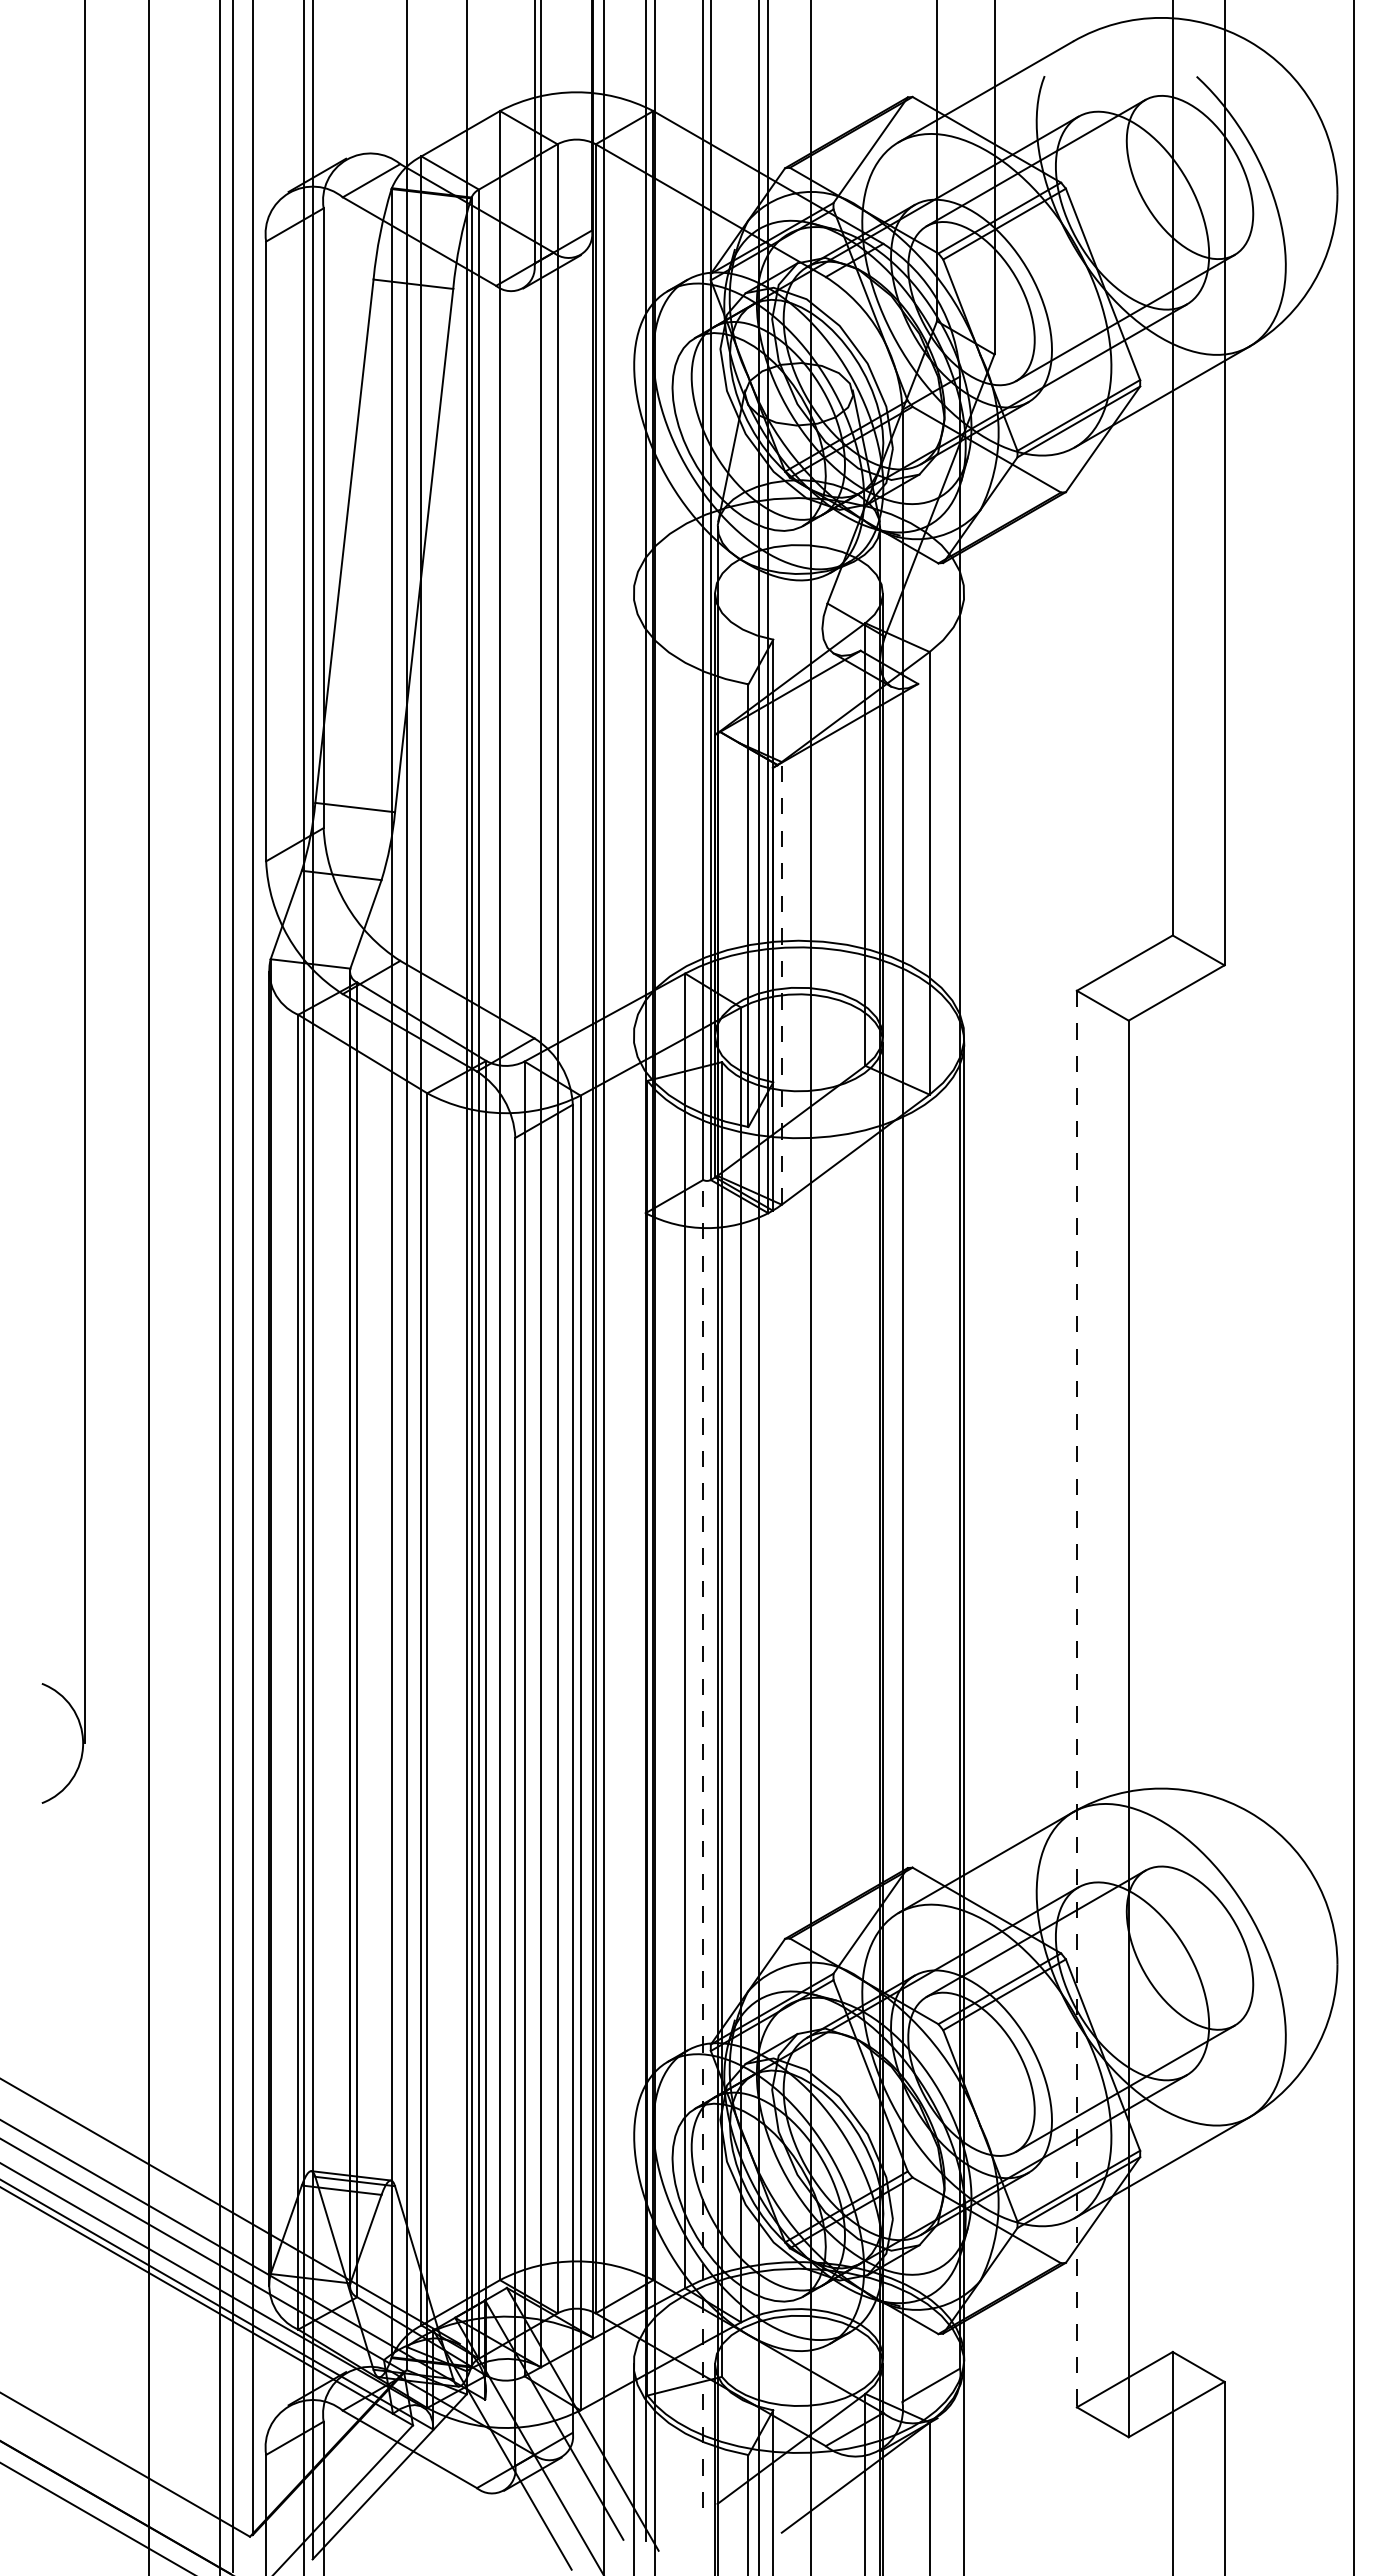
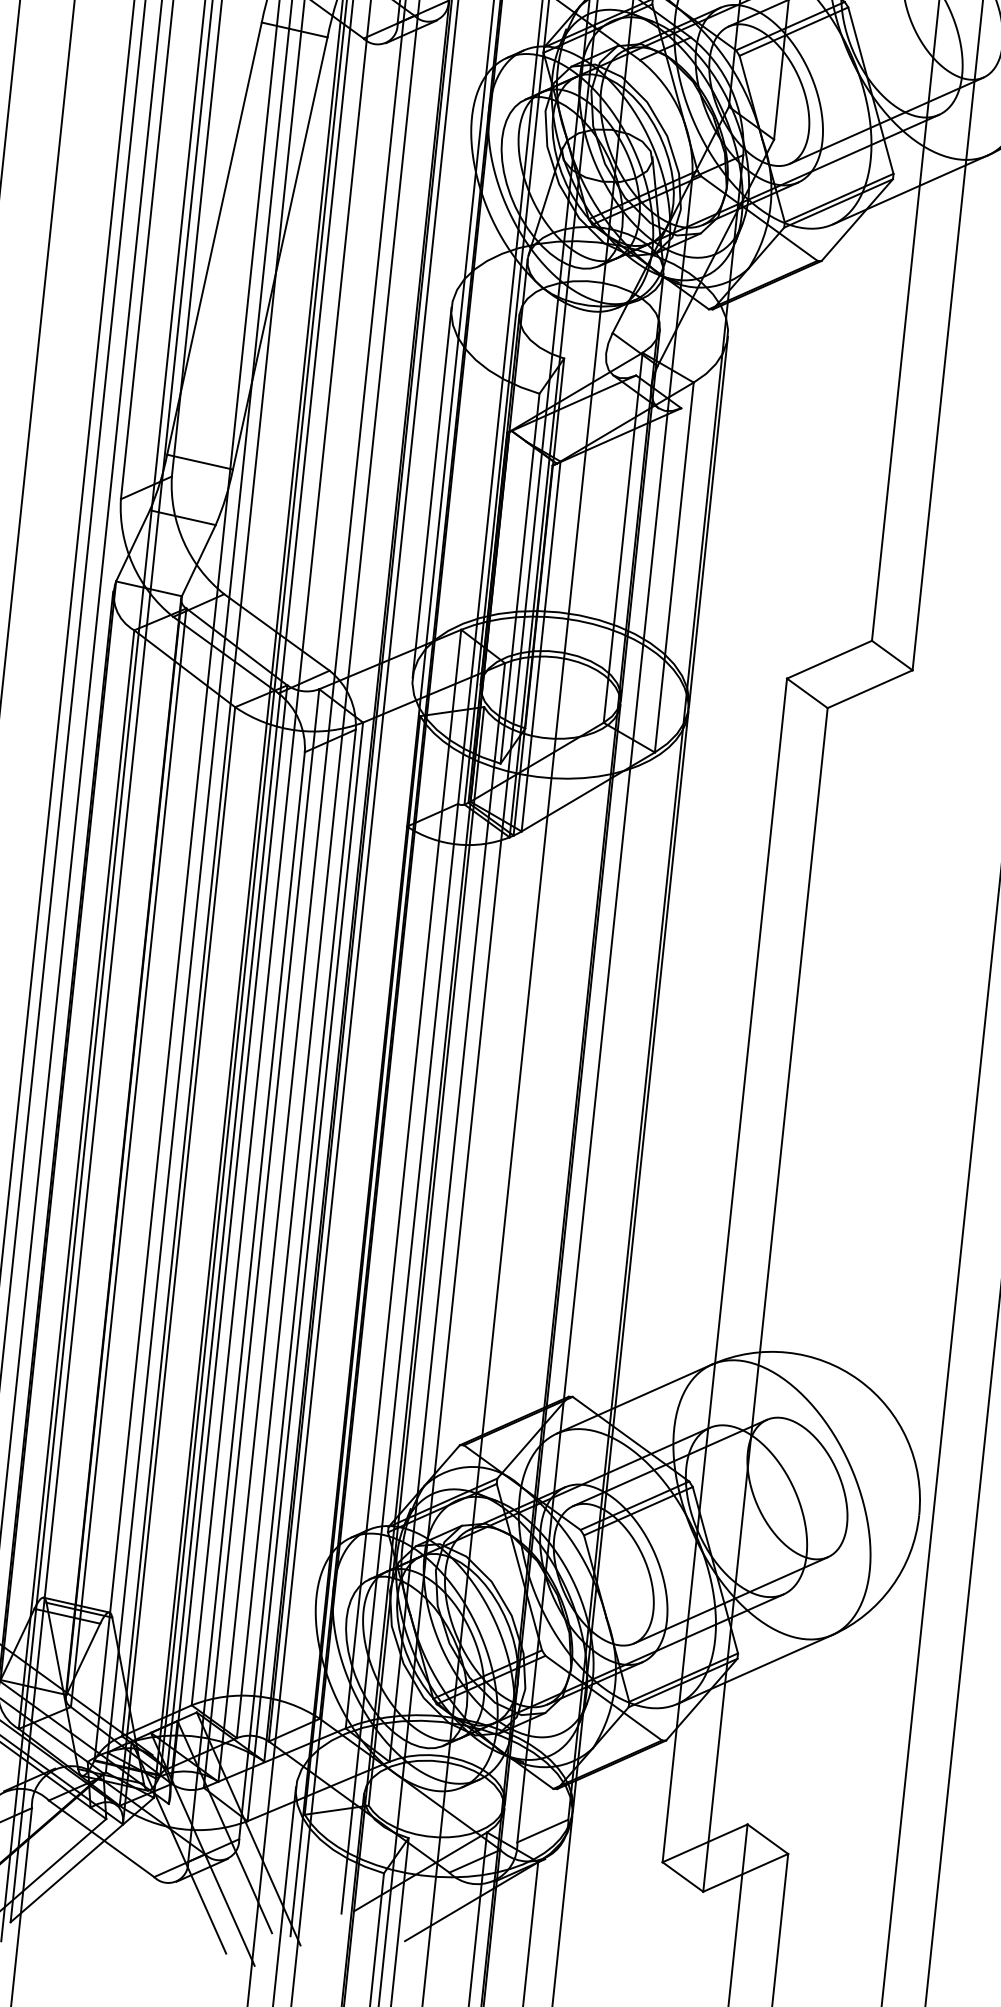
line: (633, 814) -> (432, 492), added
line: (964, 814) -> (708, 521), added
line: (781, 982) -> (540, 645), dashed -> solid
line: (1076, 1699) -> (724, 1270), dashed -> solid
line: (703, 1843) -> (400, 1358), dashed -> solid

